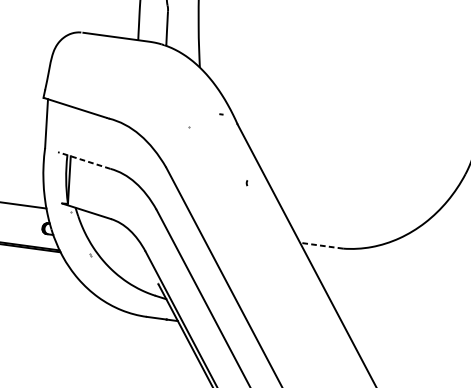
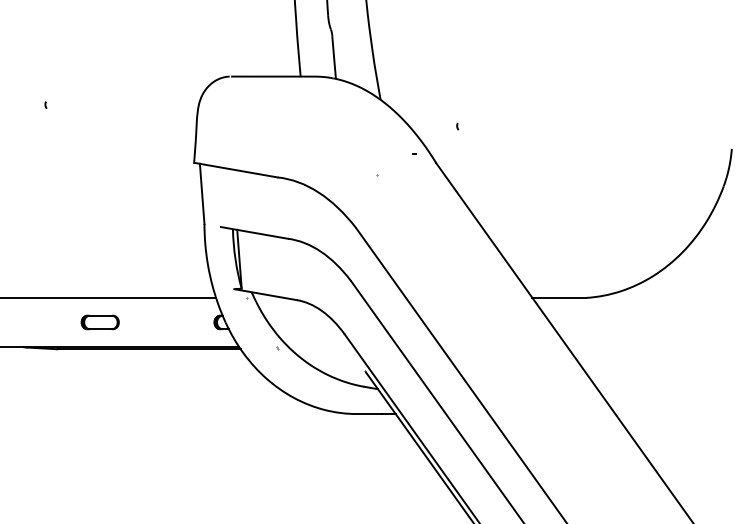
line: (84, 160) -> (254, 232), dashed -> solid
part: (247, 183) -> (457, 126), moved
line: (321, 245) -> (559, 297), dashed -> solid

